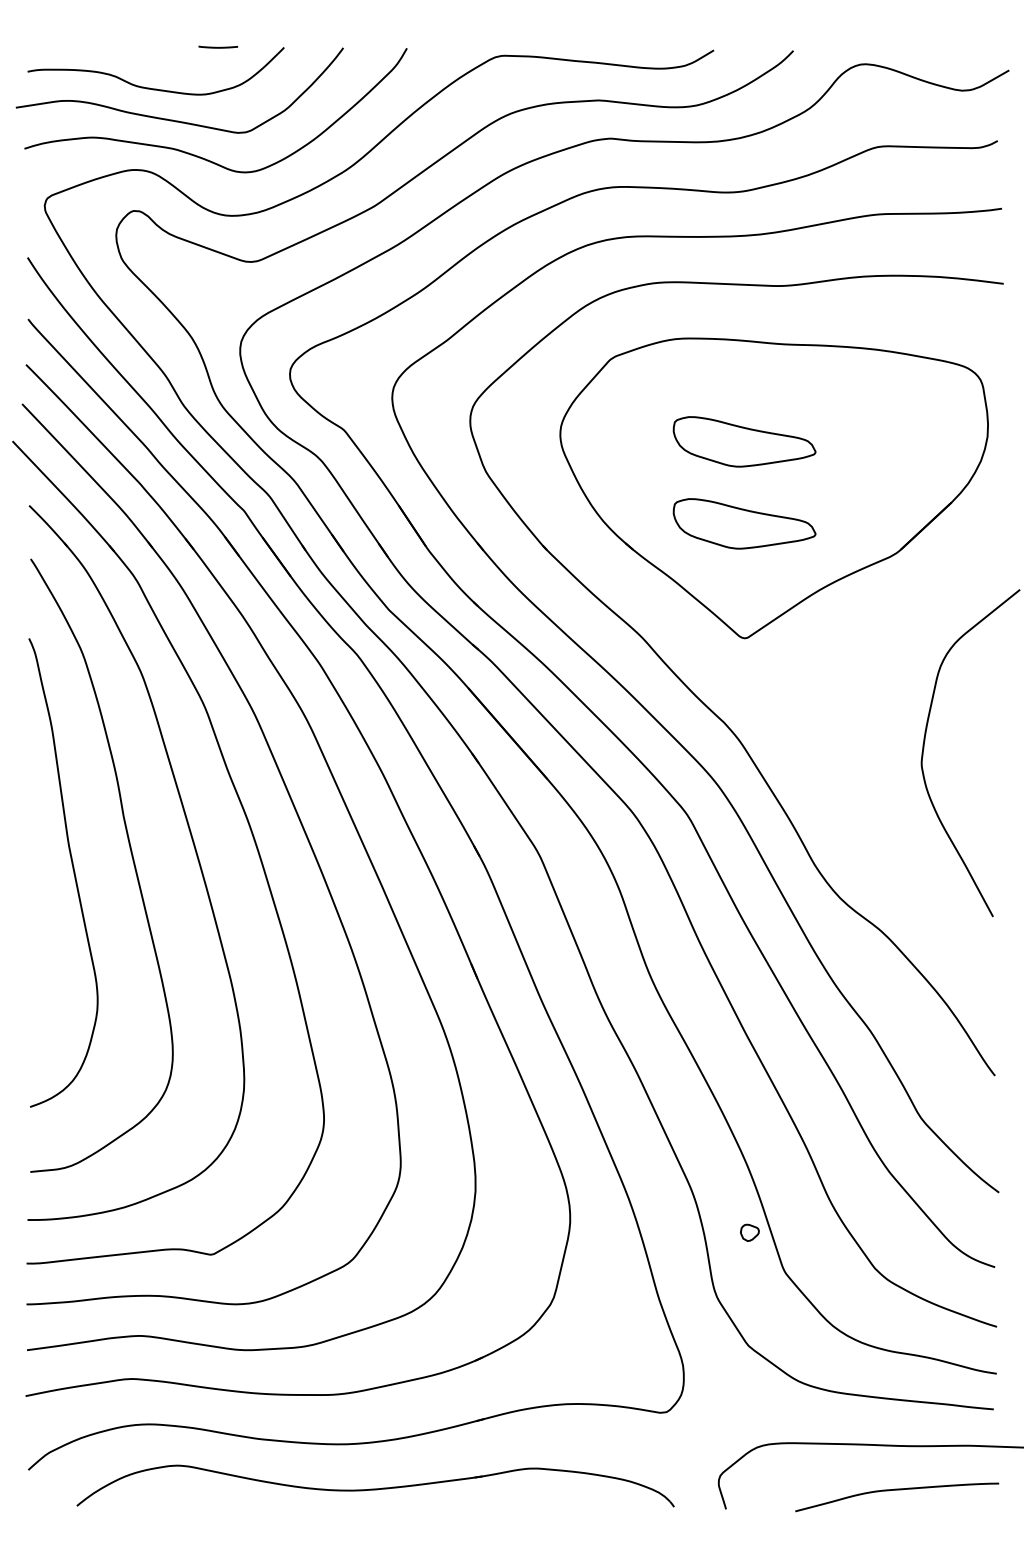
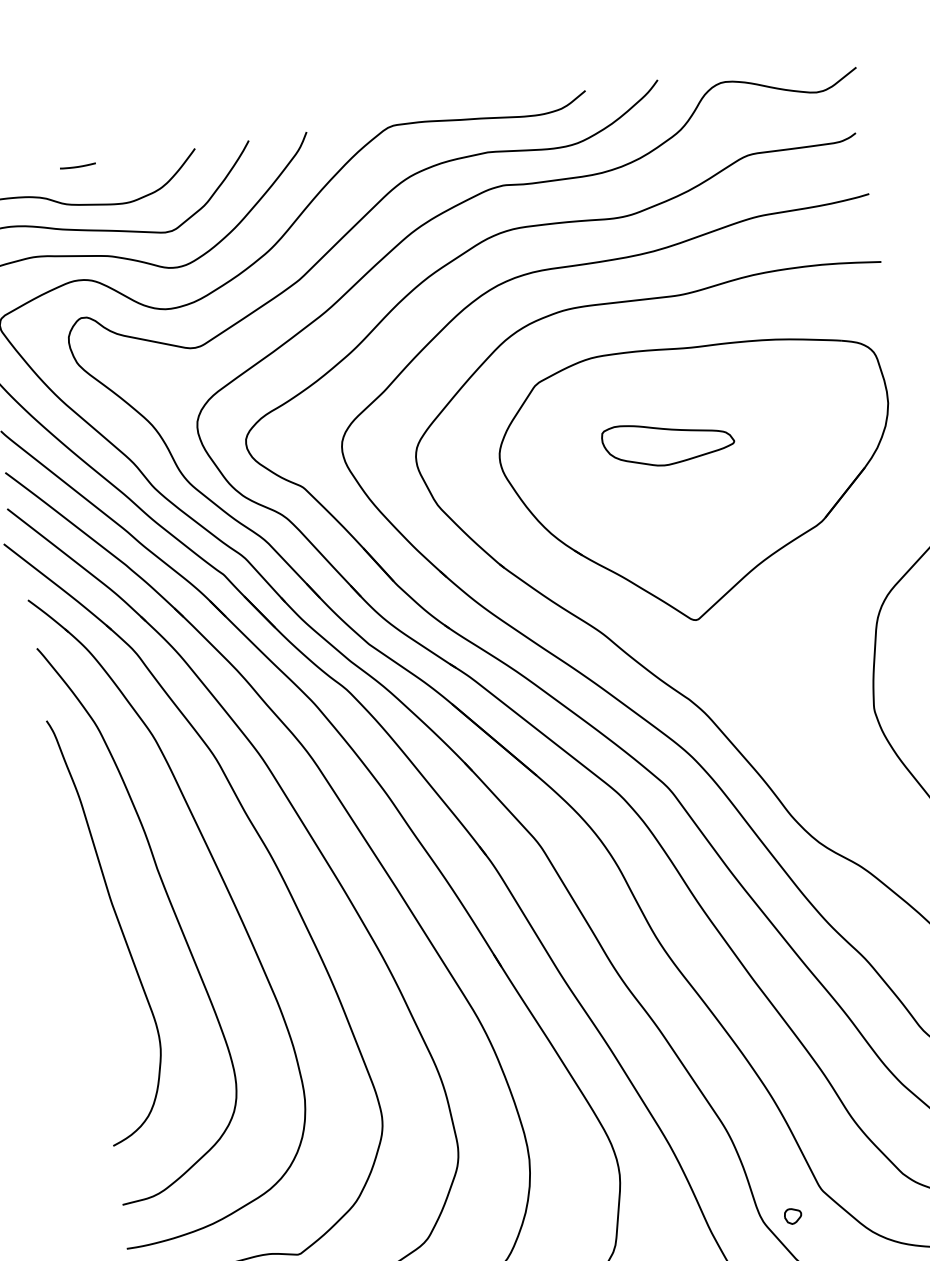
line: (217, 46) -> (77, 165), moved
part: (744, 523) -> (679, 515), removed
part: (749, 1232) -> (792, 1215), moved

